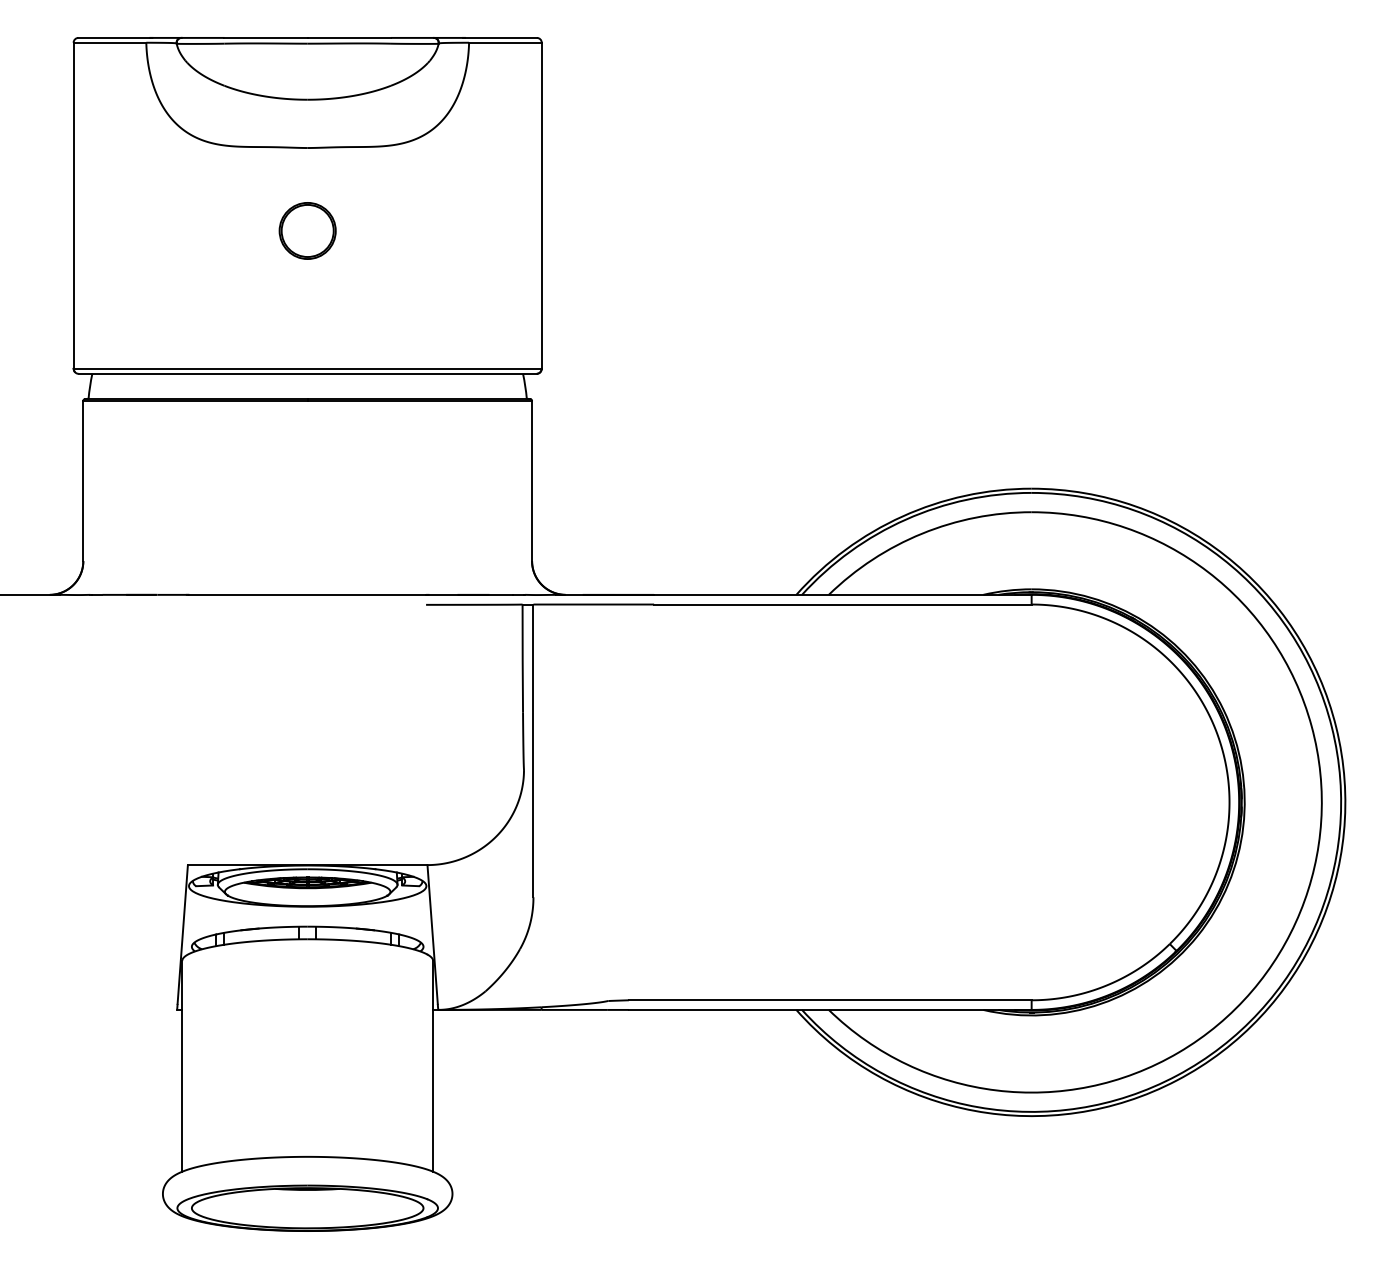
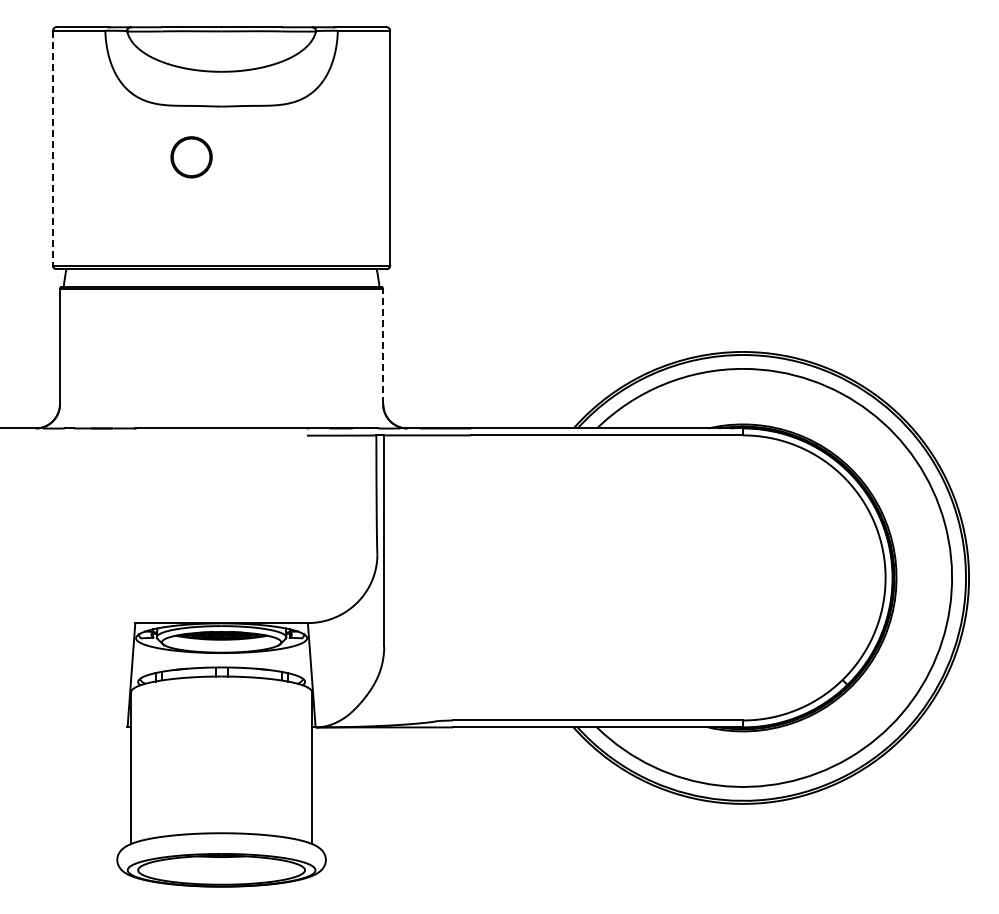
line: (74, 206) -> (53, 148), solid -> dashed
circle: (307, 231) -> (191, 157), moved
line: (532, 481) -> (383, 346), solid -> dashed

